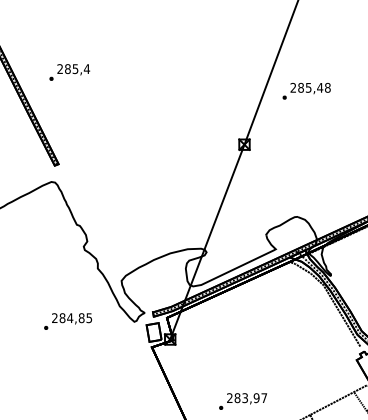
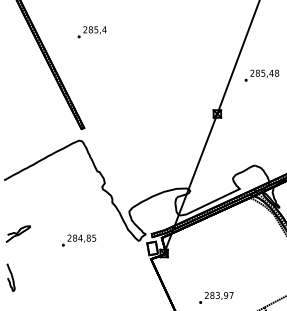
text: (68, 72) -> (91, 32), moved
text: (68, 321) -> (79, 240), moved

